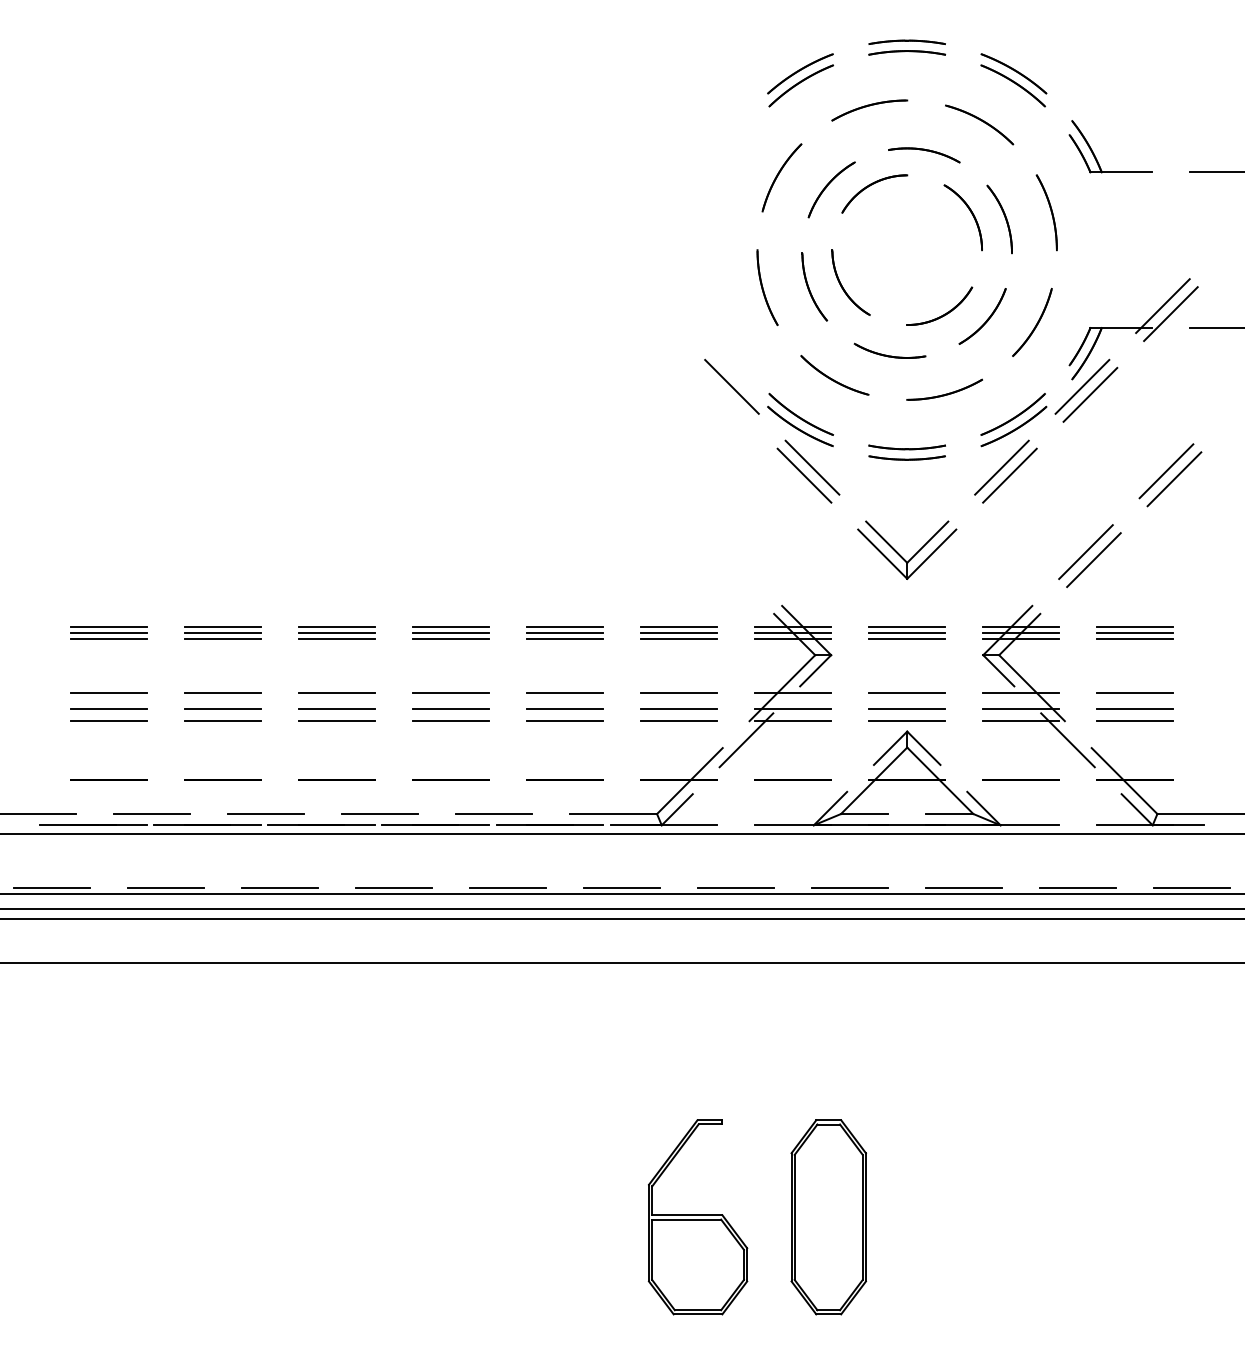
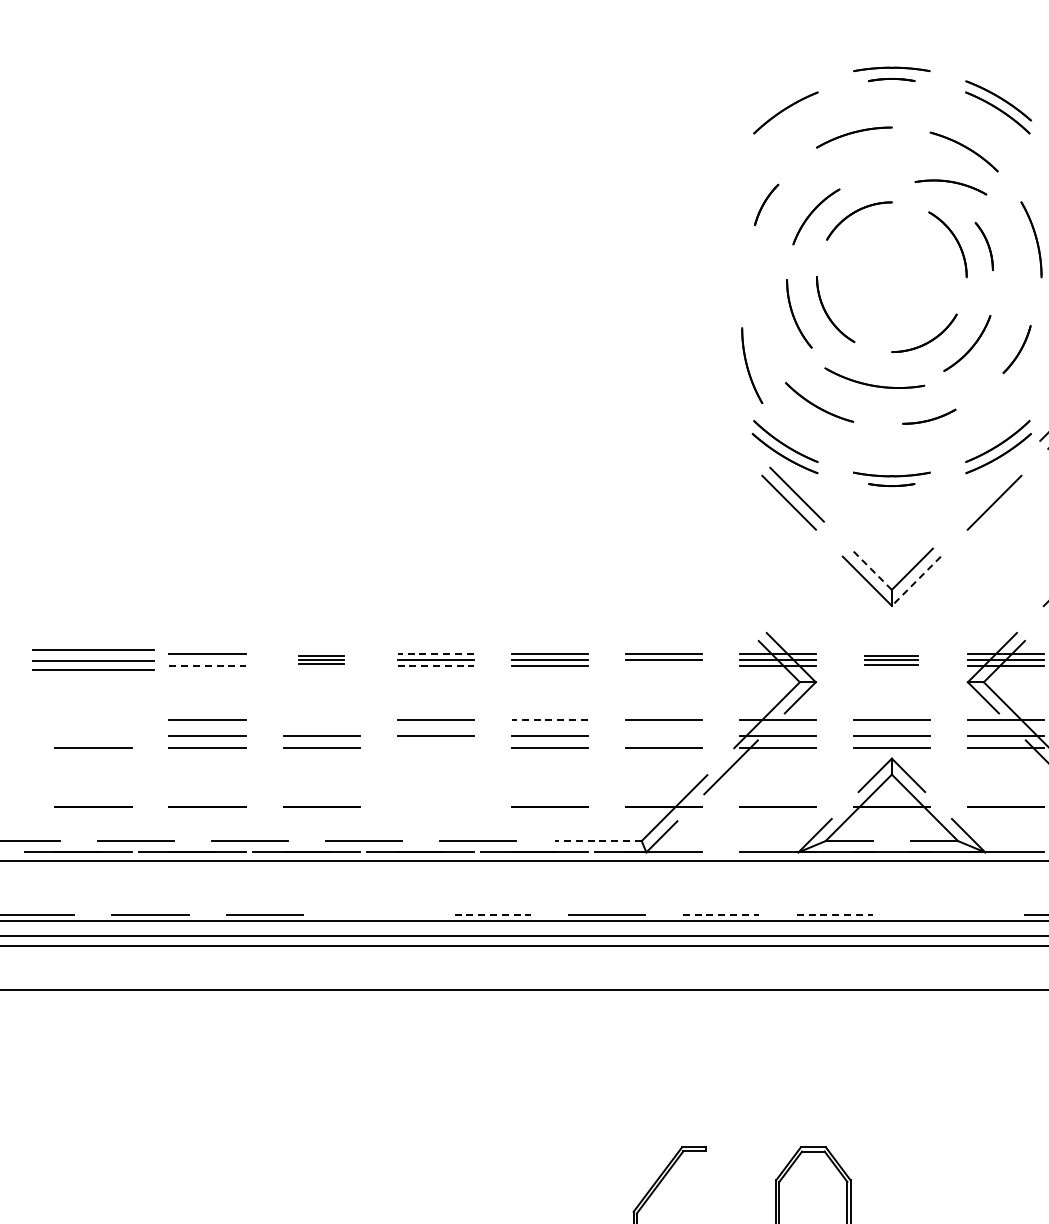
part: (906, 52) -> (891, 79), size x0.6
part: (800, 73) -> (785, 100), removed
part: (924, 155) -> (951, 187), moved
part: (781, 177) -> (766, 204), size x0.6
part: (999, 219) -> (984, 246), size x0.7
part: (767, 287) -> (752, 365), moved
part: (1032, 322) -> (1017, 349), size x0.7
part: (889, 350) -> (874, 377), size x1.4
line: (731, 386) -> (716, 413), removed
part: (944, 389) -> (929, 416), size x0.7
part: (906, 457) -> (891, 484), size x0.6
line: (1001, 467) -> (986, 494), removed
line: (886, 541) -> (871, 568), solid -> dashed
line: (931, 554) -> (916, 581), solid -> dashed
line: (450, 626) -> (435, 653), solid -> dashed
part: (108, 632) -> (93, 659), size x1.6
part: (336, 632) -> (321, 659), size x0.6
part: (906, 632) -> (891, 659), size x0.7
line: (222, 633) -> (207, 660), removed
line: (223, 639) -> (208, 666), solid -> dashed
line: (451, 639) -> (436, 666), solid -> dashed
line: (679, 639) -> (664, 666), removed
line: (108, 692) -> (93, 719), removed
line: (336, 693) -> (321, 720), removed
line: (564, 693) -> (549, 720), solid -> dashed
line: (108, 708) -> (93, 735), removed
line: (679, 708) -> (664, 735), removed
line: (450, 720) -> (435, 747), removed
line: (450, 779) -> (435, 806), removed
line: (613, 814) -> (598, 841), solid -> dashed
line: (393, 887) -> (378, 914), removed
line: (508, 887) -> (493, 914), solid -> dashed
line: (736, 887) -> (721, 914), solid -> dashed
line: (850, 887) -> (835, 914), solid -> dashed
line: (964, 887) -> (949, 914), removed

